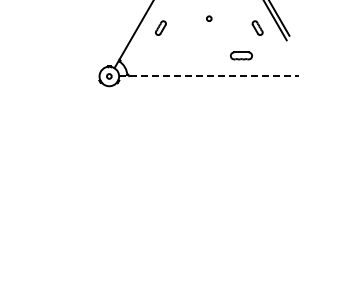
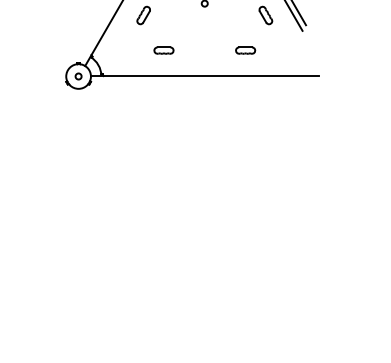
part: (176, 55) -> (163, 50), added
part: (241, 55) -> (245, 50), size x0.71
line: (209, 76) -> (205, 76), dashed -> solid

